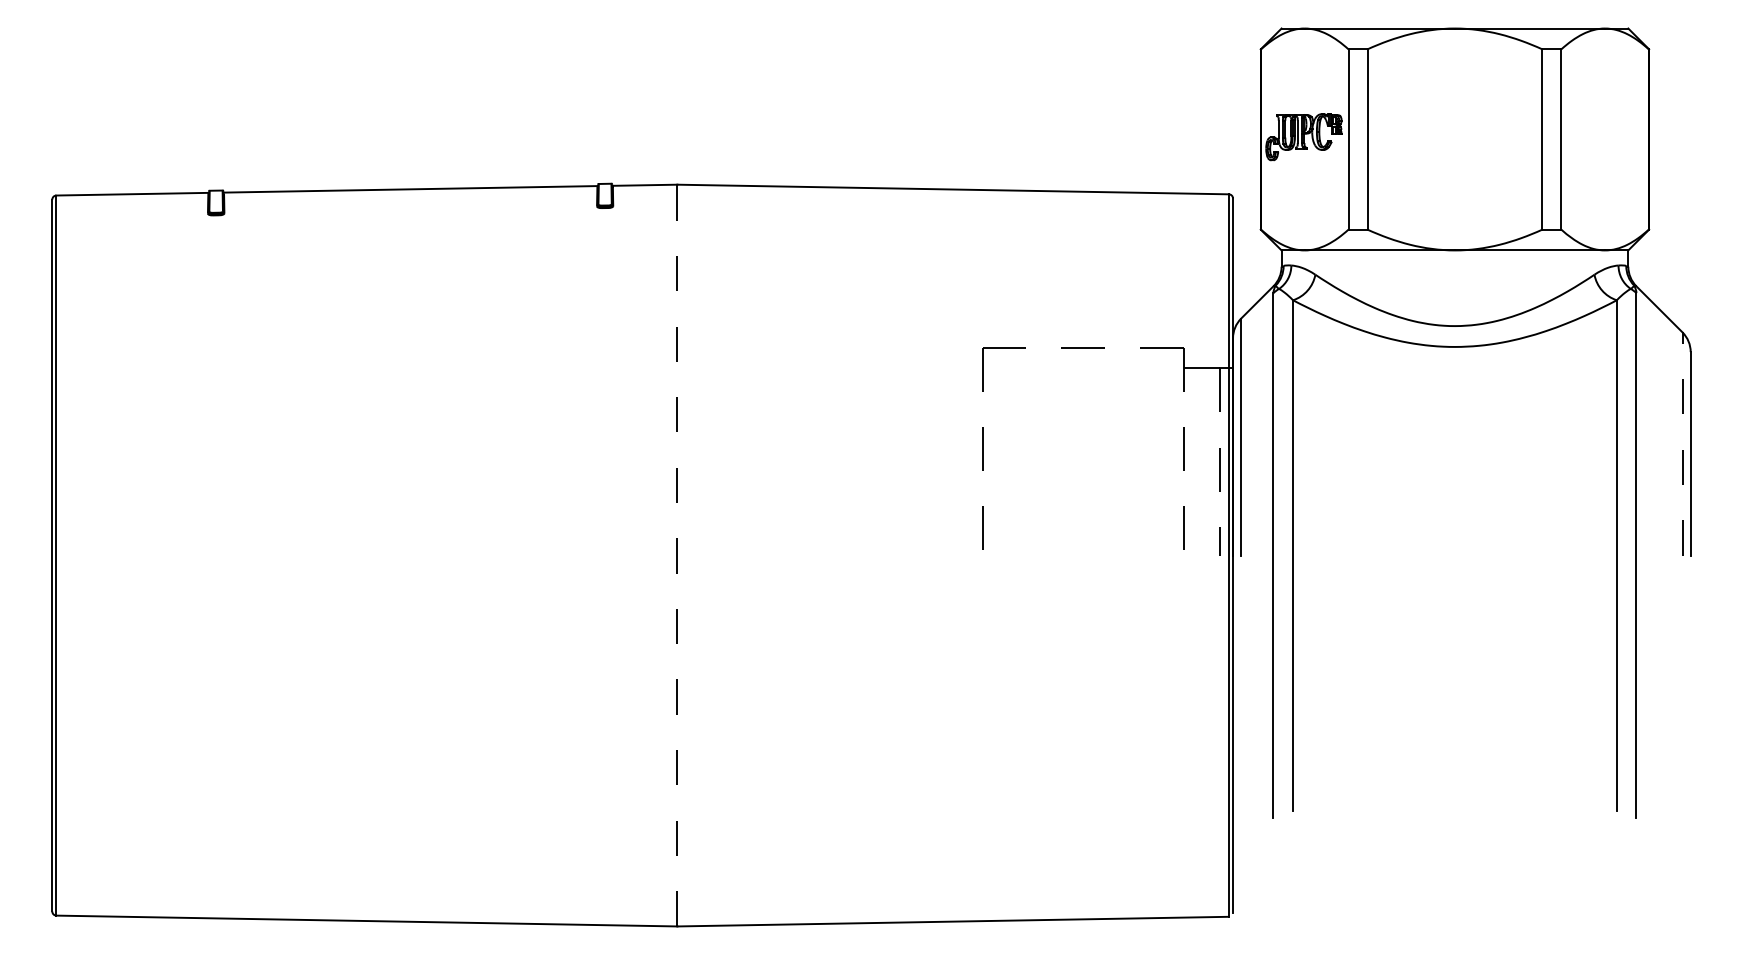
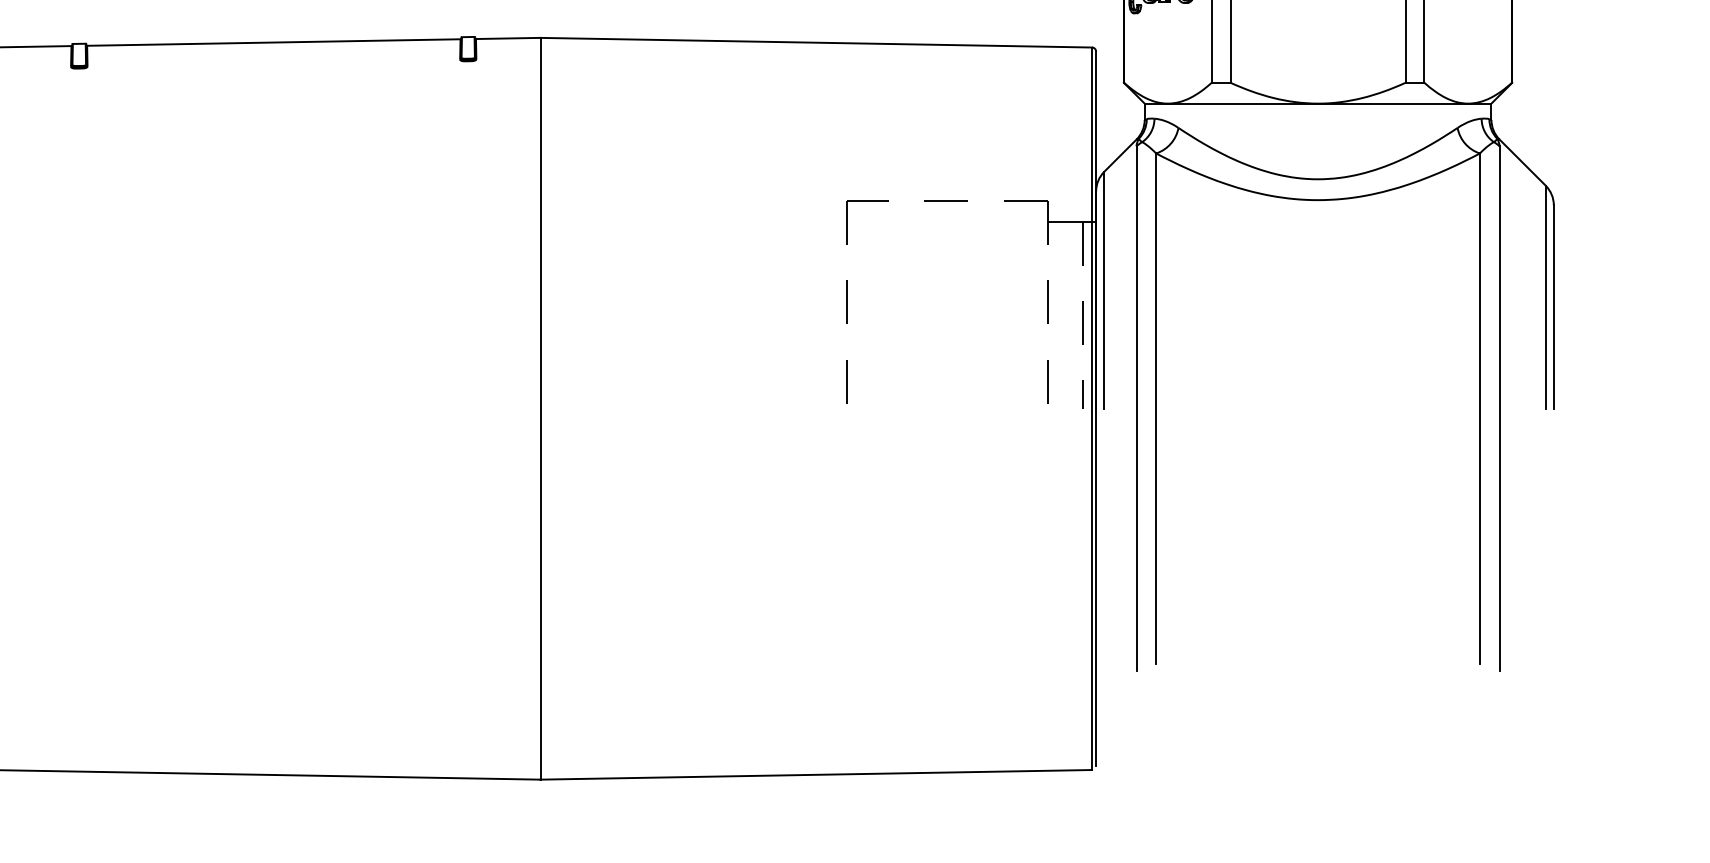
line: (1682, 444) -> (1545, 297), dashed -> solid
line: (677, 555) -> (540, 408), dashed -> solid

